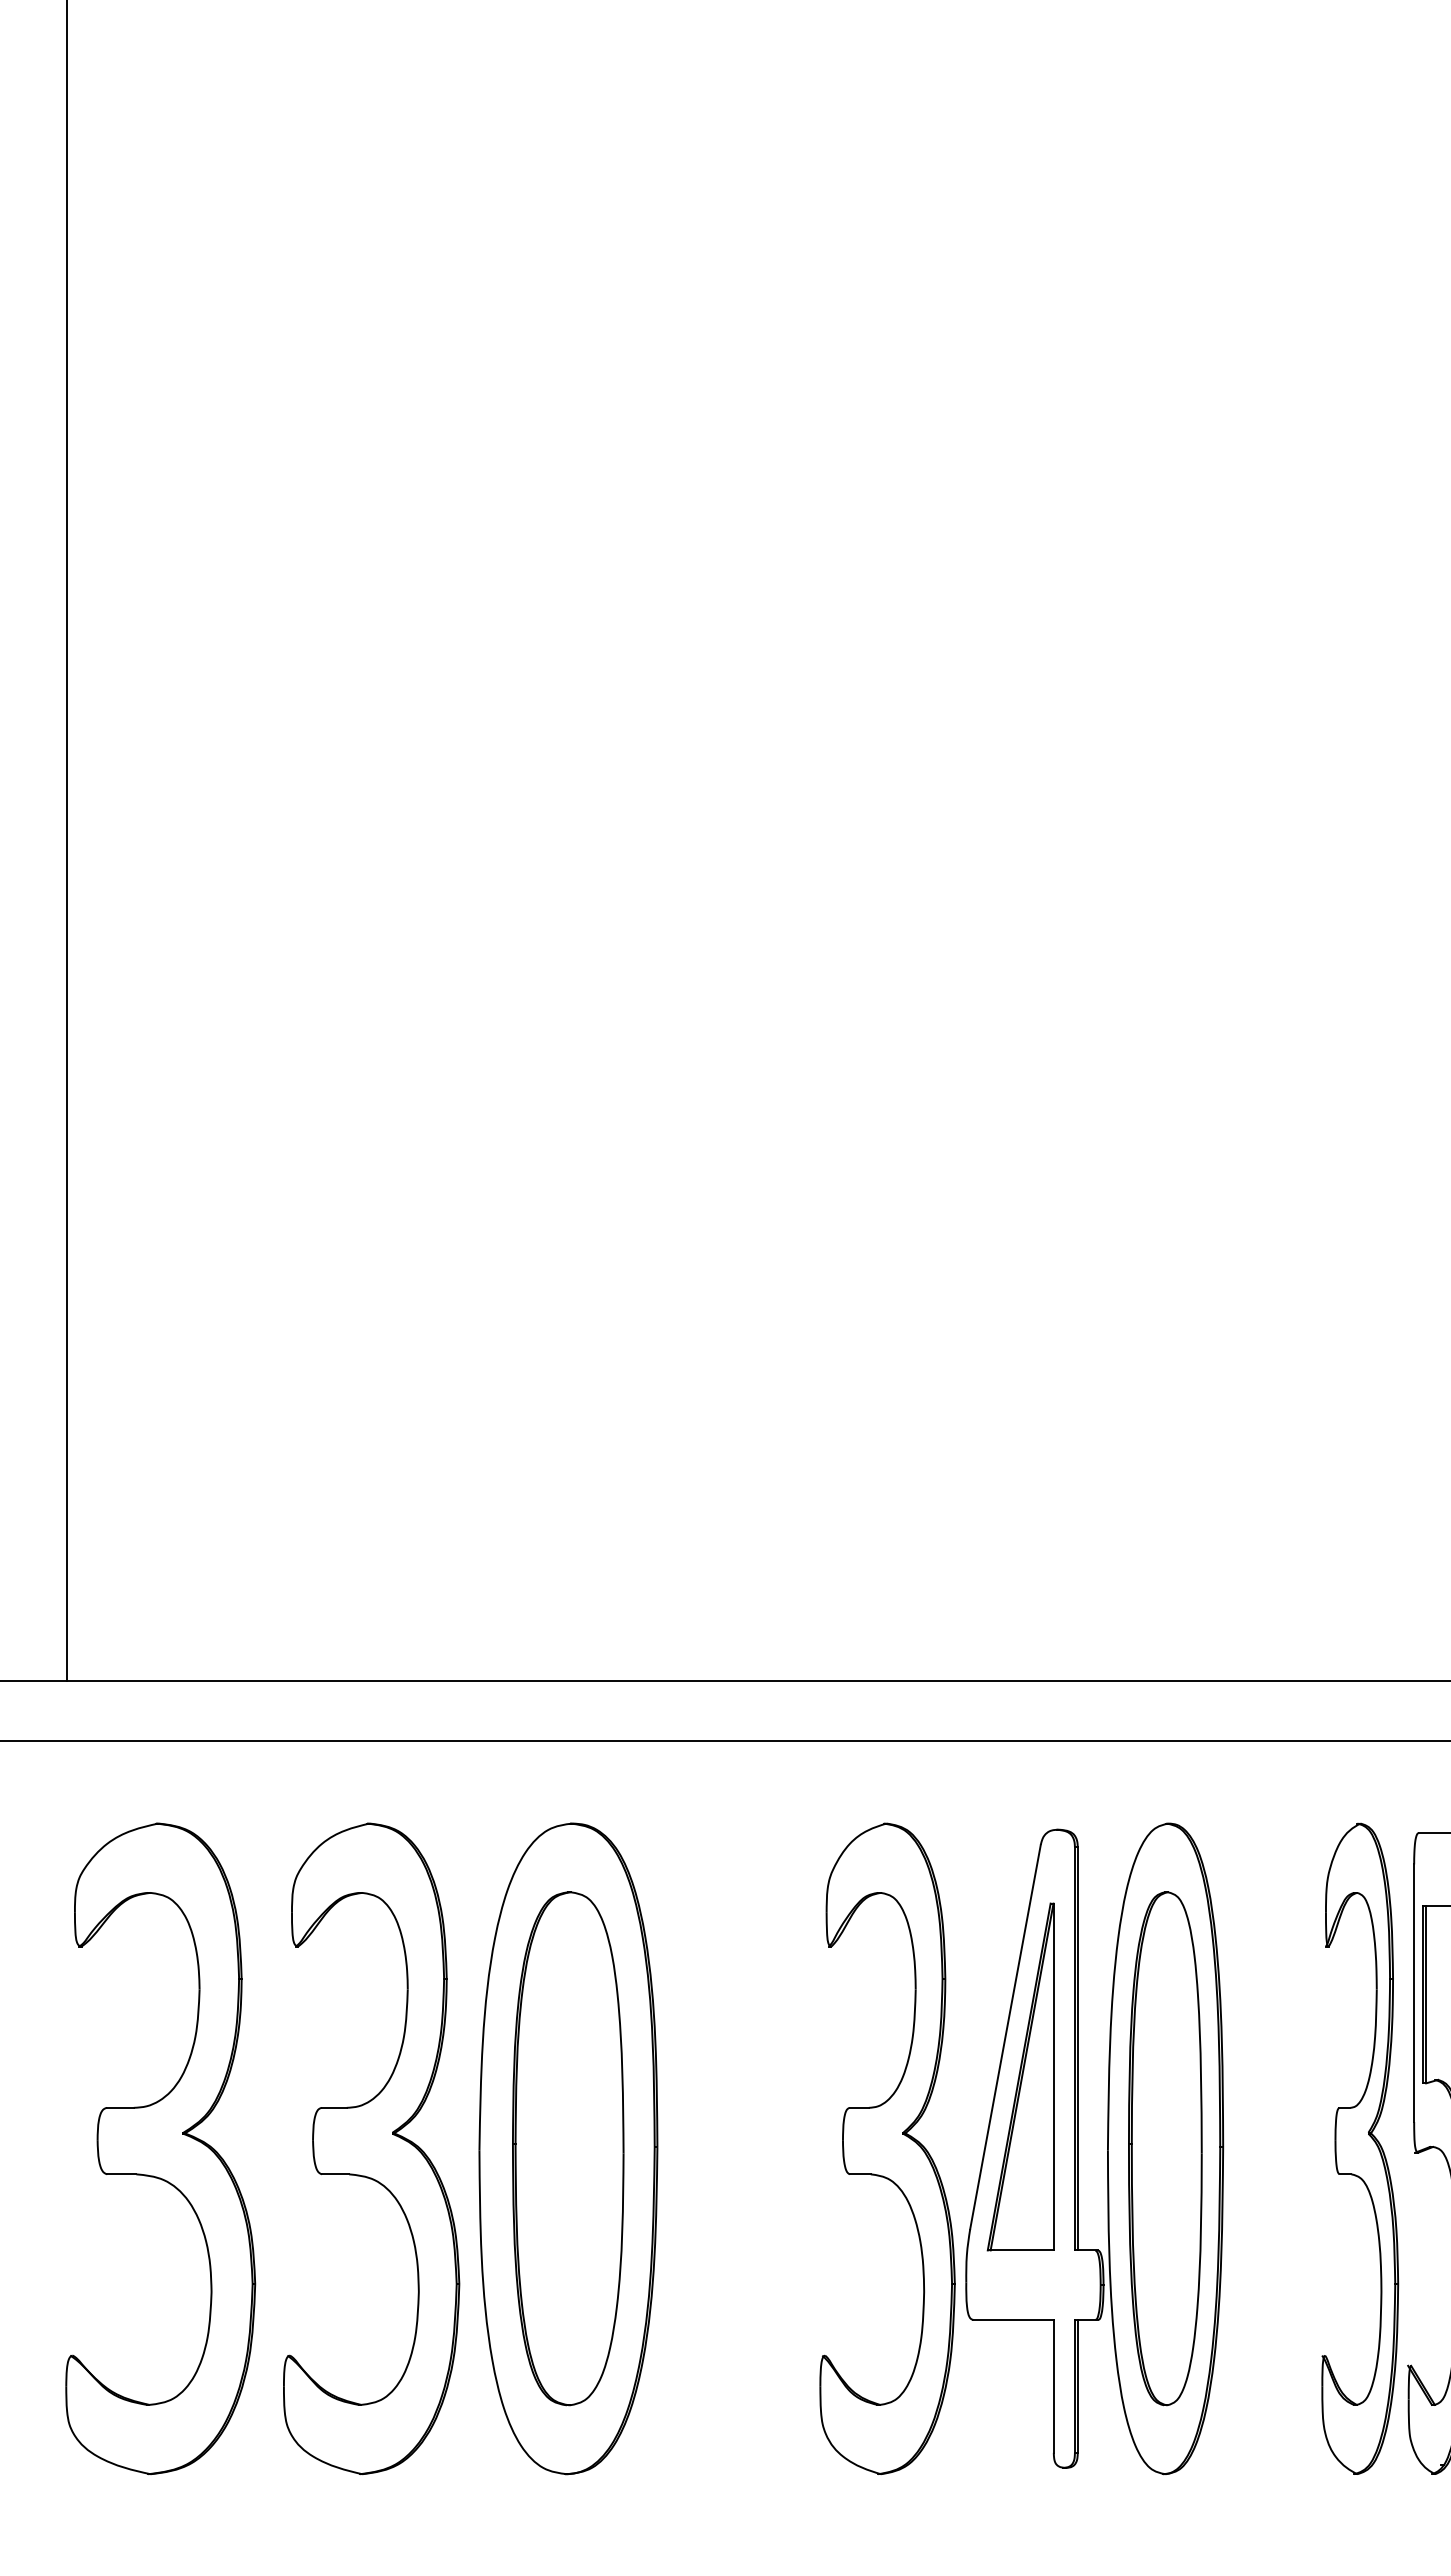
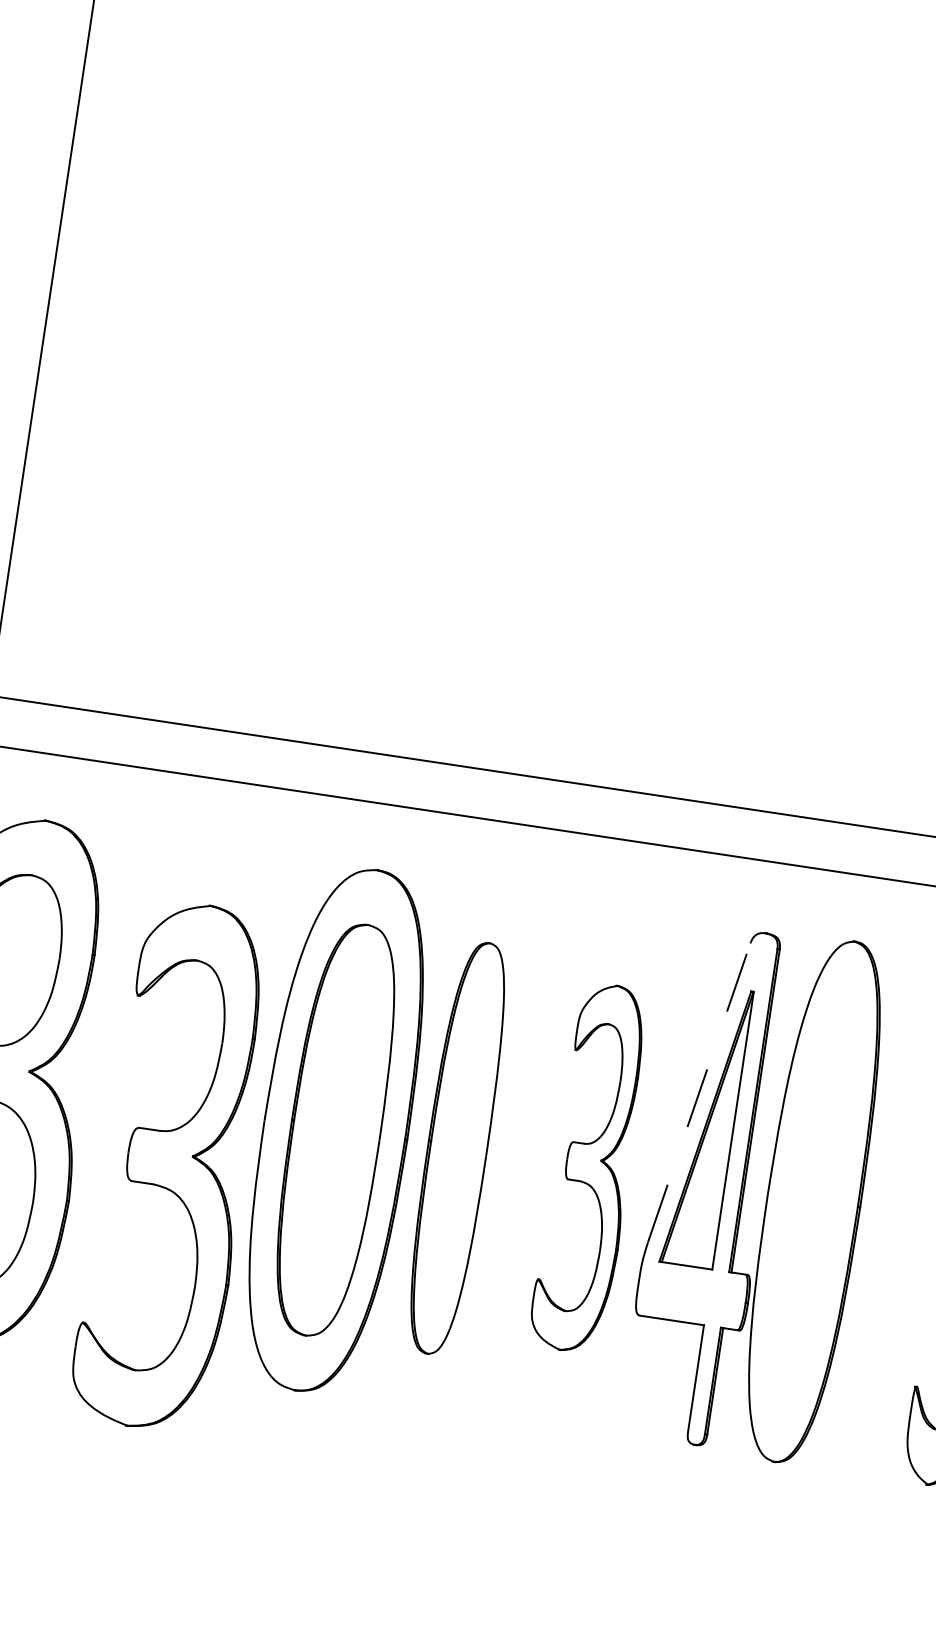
line: (1005, 2036) -> (699, 1092), solid -> dashed
part: (371, 2148) -> (174, 1166), moved
part: (887, 2148) -> (591, 1168), size x0.7
part: (1165, 2148) -> (457, 1148), moved

